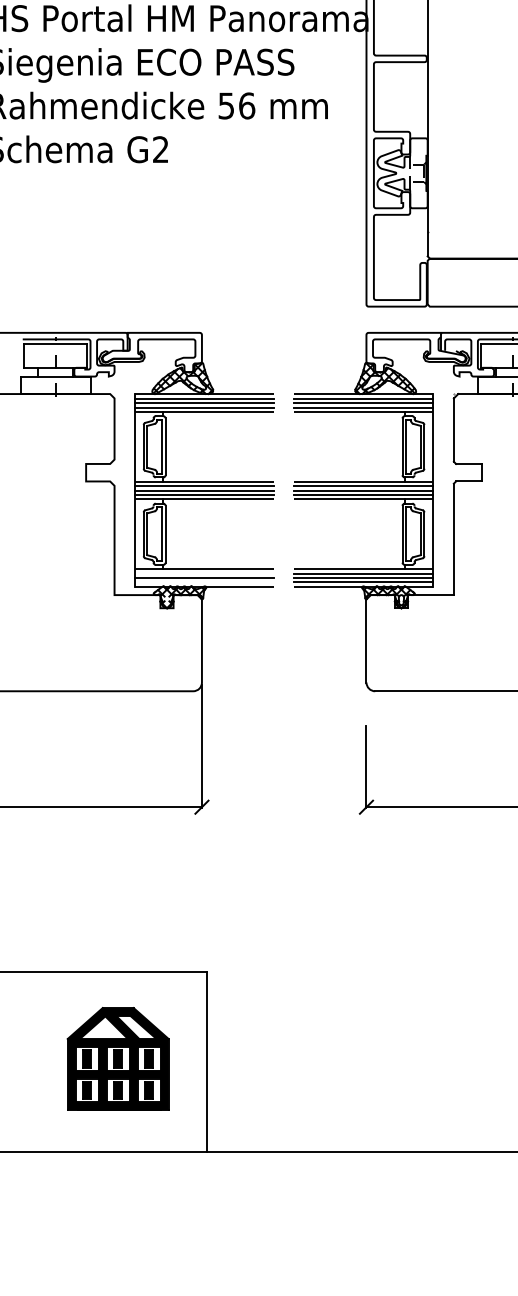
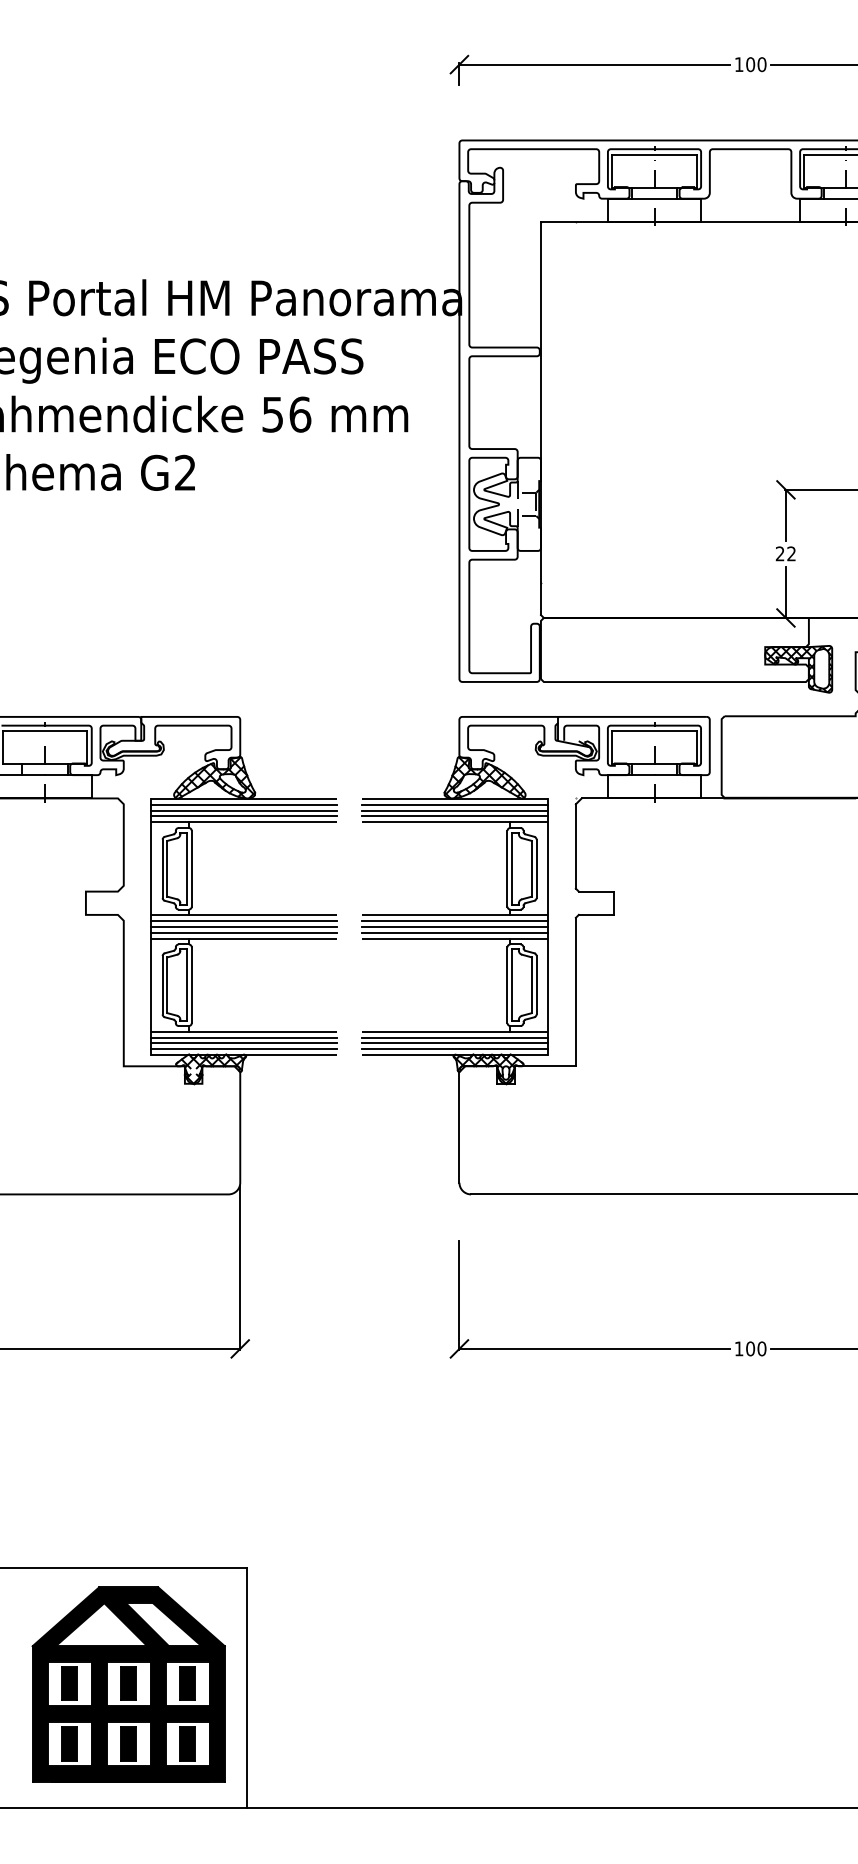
line: (204, 573) -> (243, 1037), added
line: (204, 582) -> (243, 1049), added
part: (118, 1059) -> (128, 1684), size x1.43

